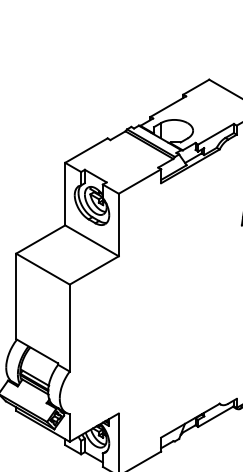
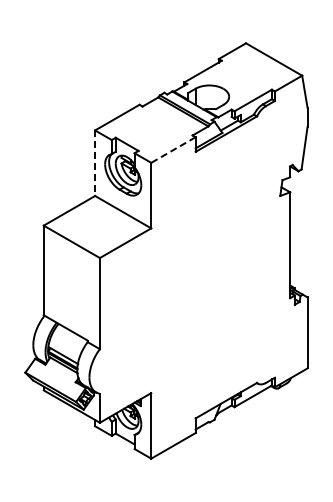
line: (140, 181) -> (173, 150), solid -> dashed
line: (65, 194) -> (95, 163), solid -> dashed

